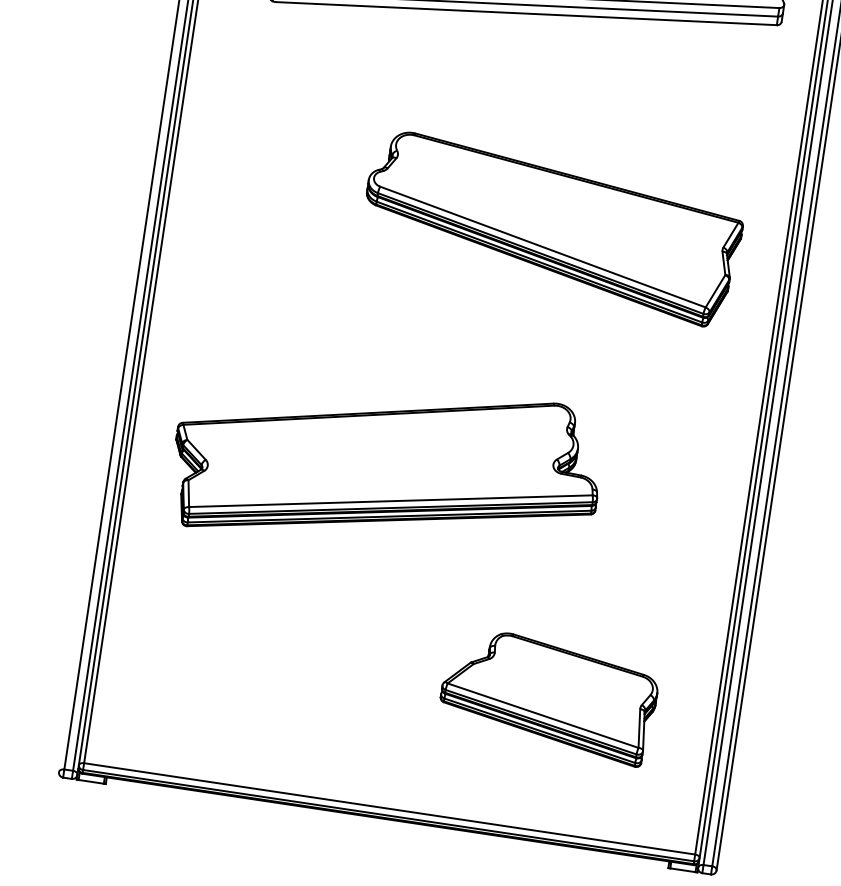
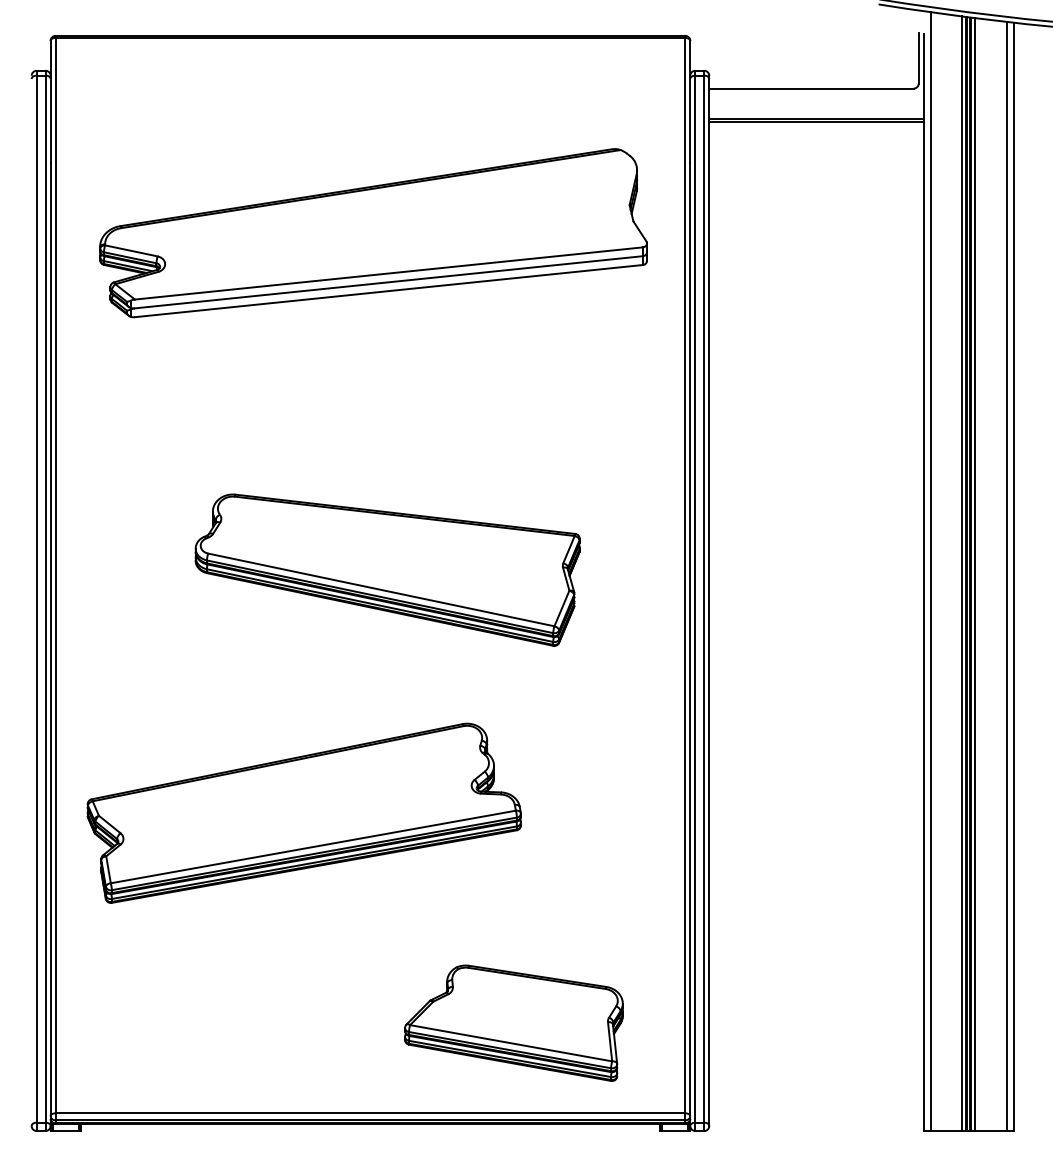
part: (551, 228) -> (387, 569), moved
part: (386, 466) -> (303, 812), moved
part: (548, 695) -> (513, 1022), moved

